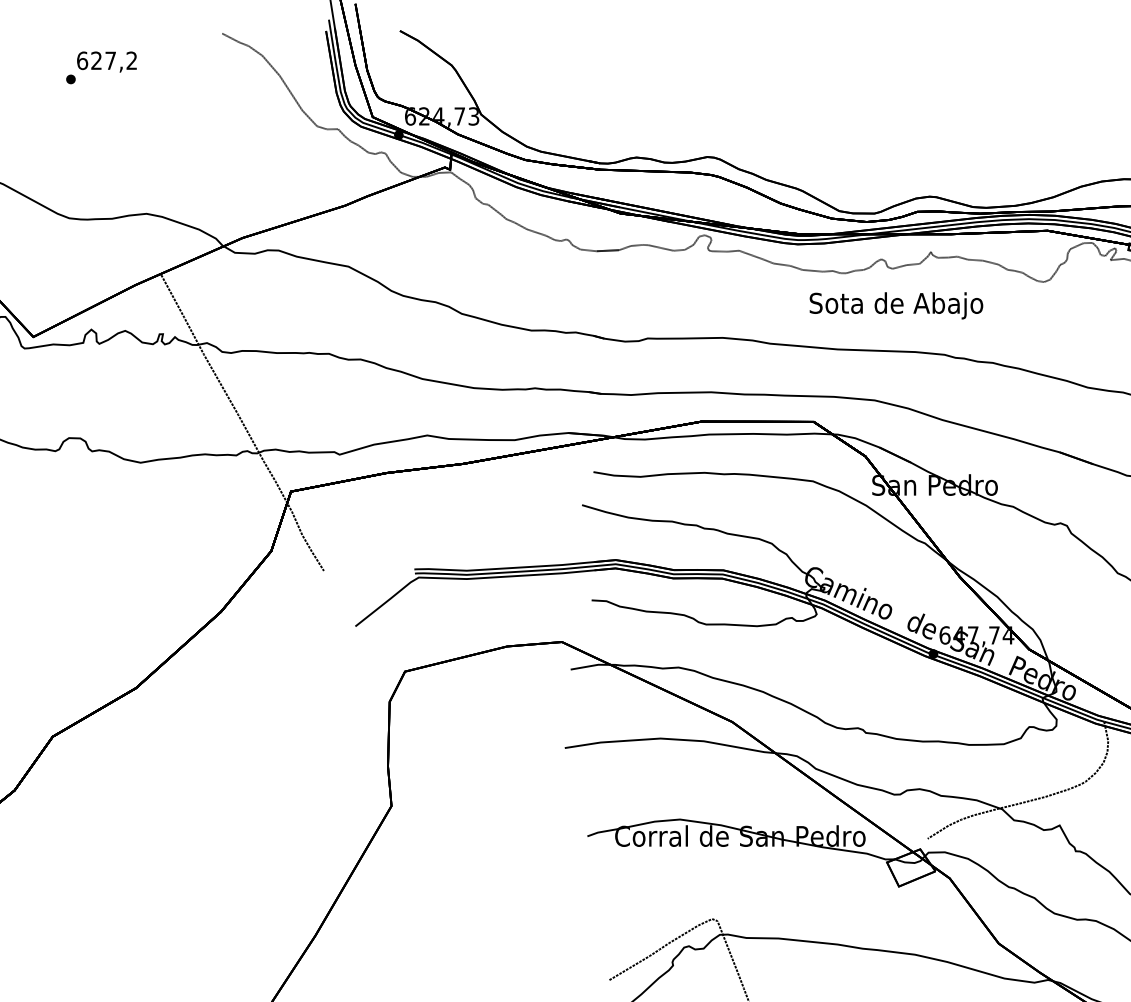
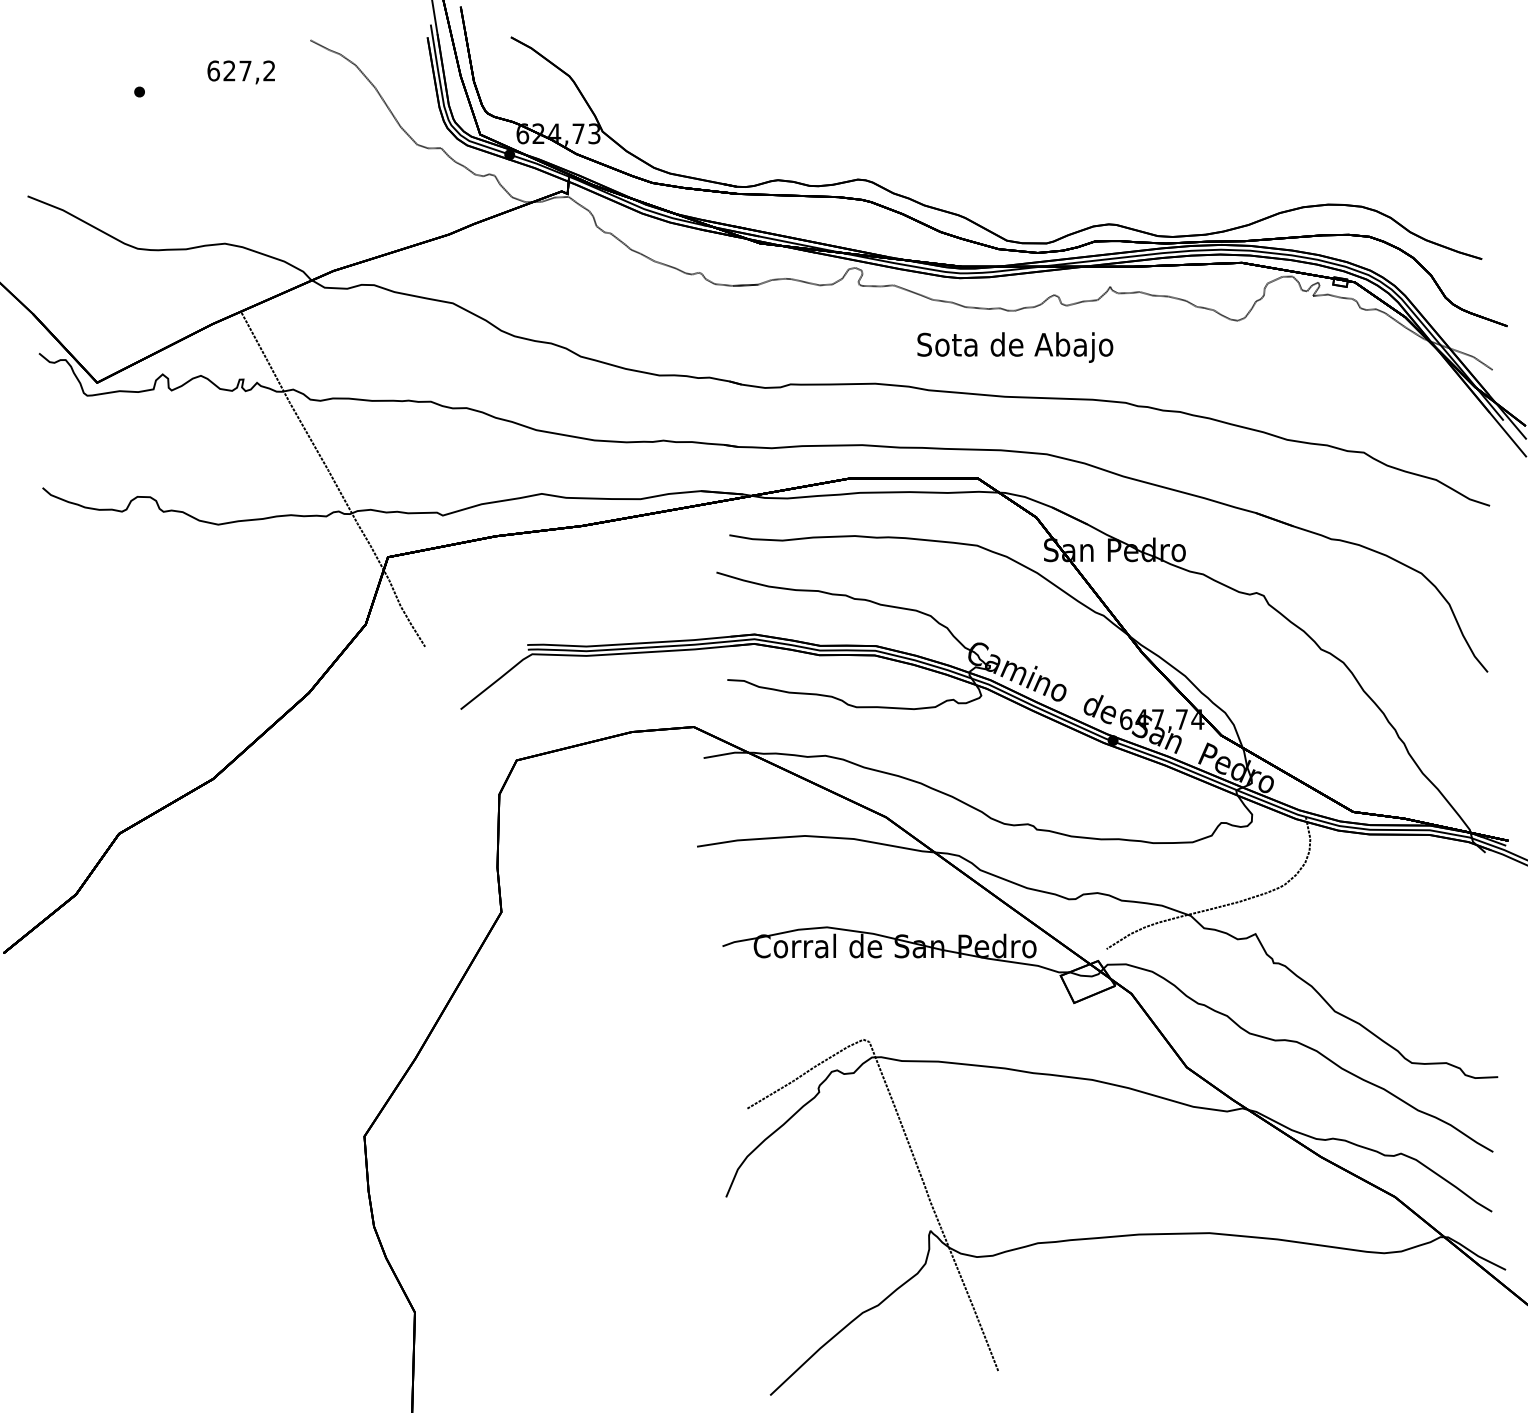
text: (106, 62) -> (240, 72), moved
text: (896, 305) -> (1015, 347), moved

